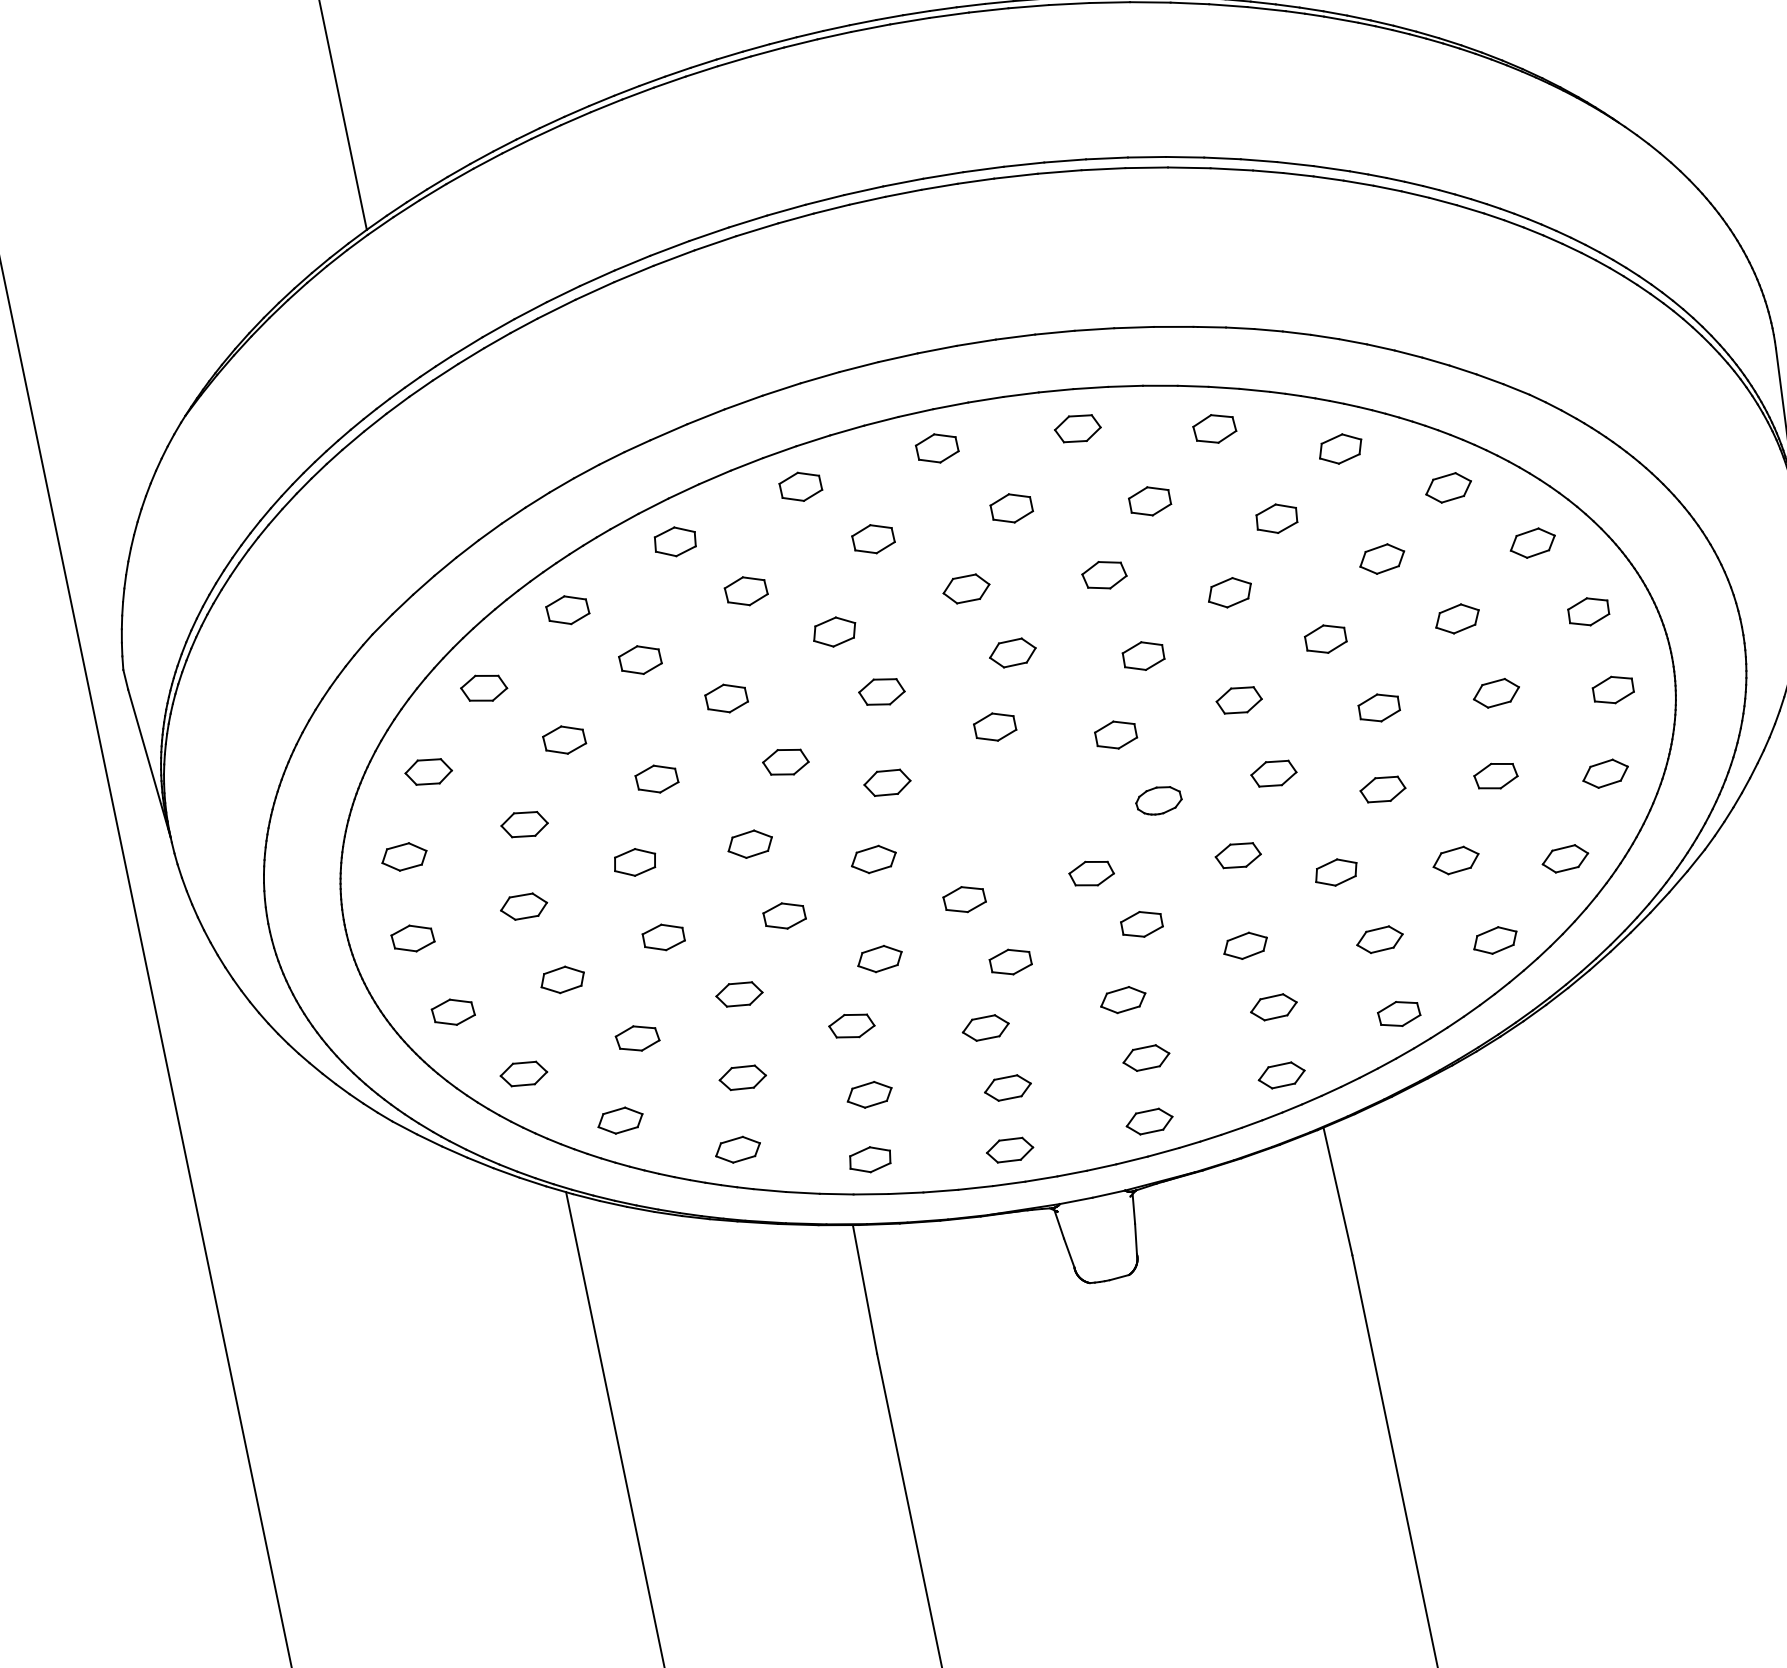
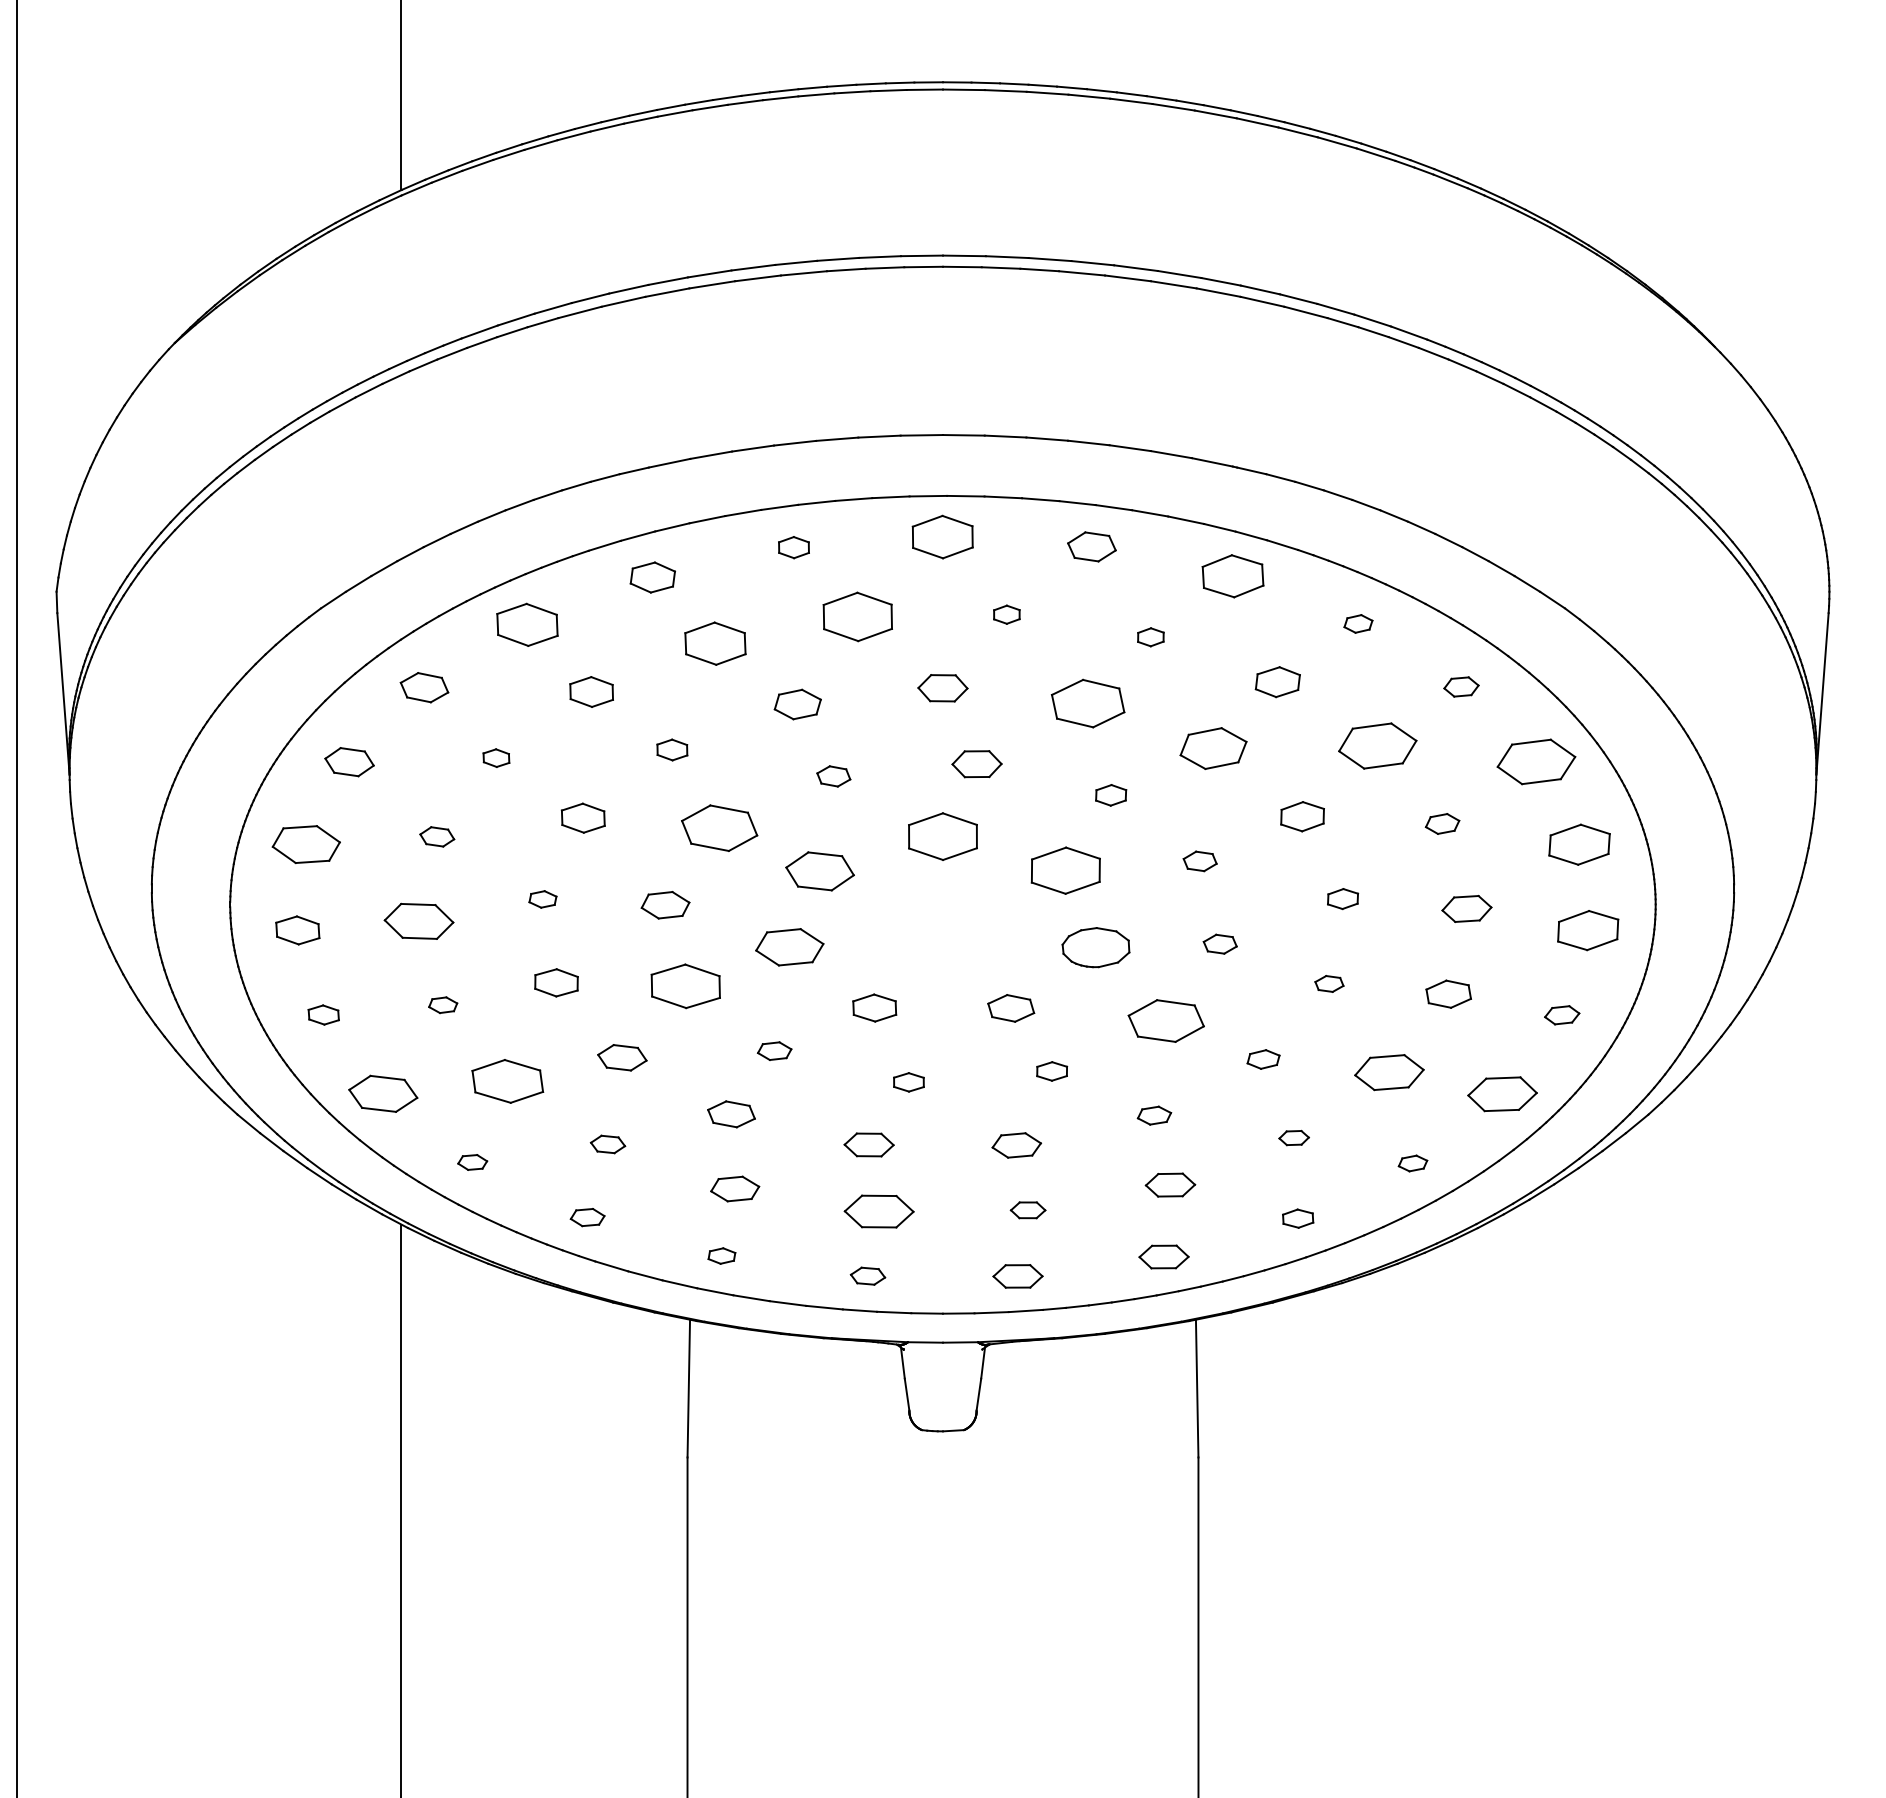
part: (1214, 429) -> (1232, 576), size x1.4
part: (937, 448) -> (942, 537), size x1.4
part: (1340, 448) -> (1358, 623), size x0.6
part: (800, 486) -> (793, 547), size x0.7
part: (1448, 487) -> (1461, 686), size x0.7
part: (1149, 501) -> (1150, 637), size x0.6
part: (1011, 508) -> (1006, 614), size x0.6
part: (873, 539) -> (857, 617), size x1.6
part: (1532, 542) -> (1536, 761), size x1.6
part: (1381, 559) -> (1377, 746), size x1.6
part: (1103, 575) -> (1087, 703), size x1.6
part: (746, 591) -> (715, 643), size x1.4
part: (1229, 591) -> (1213, 747), size x1.4
part: (567, 610) -> (527, 625), size x1.4
part: (1587, 611) -> (1578, 844), size x1.4
part: (1457, 618) -> (1442, 823), size x0.7
part: (1143, 656) -> (1110, 795), size x0.7
part: (1612, 690) -> (1587, 930), size x1.4
part: (881, 692) -> (833, 776), size x0.7
part: (726, 698) -> (672, 749), size x0.7
part: (1238, 700) -> (1199, 861), size x0.7
part: (1378, 707) -> (1342, 898), size x0.7
part: (994, 726) -> (942, 836), size x1.6
part: (1115, 734) -> (1065, 870), size x1.6
part: (564, 739) -> (496, 757), size x0.6
part: (785, 762) -> (719, 828), size x1.6
part: (1272, 773) -> (1219, 943), size x0.7
part: (1604, 774) -> (1561, 1015), size x0.7
part: (886, 782) -> (819, 870), size x1.4
part: (1382, 789) -> (1329, 983), size x0.6
part: (1158, 800) -> (1095, 947), size x1.4
part: (524, 824) -> (437, 836), size x0.7
part: (404, 856) -> (306, 844), size x1.4
part: (1237, 856) -> (1165, 1021), size x1.6
part: (873, 859) -> (789, 947), size x1.4
part: (1565, 859) -> (1502, 1094), size x1.4
part: (1455, 860) -> (1389, 1072), size x1.4
part: (634, 862) -> (542, 899), size x0.6
part: (1336, 872) -> (1263, 1059), size x0.7
part: (523, 906) -> (418, 920), size x1.4
part: (784, 915) -> (685, 986), size x1.6
part: (1141, 924) -> (1051, 1071), size x0.7
part: (1379, 939) -> (1293, 1137), size x0.6
part: (1494, 940) -> (1412, 1163), size x0.6
part: (1245, 945) -> (1154, 1115), size x0.7
part: (879, 958) -> (774, 1050), size x0.7
part: (1010, 962) -> (908, 1082), size x0.7
part: (562, 980) -> (442, 1005), size x0.6
part: (453, 1011) -> (323, 1014), size x0.7
part: (1398, 1013) -> (1297, 1218), size x0.7
part: (638, 1038) -> (508, 1081), size x1.6
part: (1145, 1058) -> (1027, 1210), size x0.7
part: (523, 1073) -> (382, 1093), size x1.4
part: (742, 1077) -> (607, 1144), size x0.7
part: (1007, 1088) -> (878, 1211), size x1.4
part: (620, 1120) -> (472, 1162), size x0.6
part: (737, 1149) -> (587, 1217), size x0.7
part: (1009, 1150) -> (867, 1276), size x0.7
part: (869, 1159) -> (721, 1255), size x0.6

